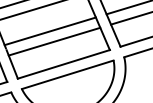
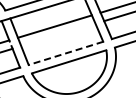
line: (54, 41) -> (58, 34), removed
line: (63, 64) -> (65, 53), solid -> dashed

